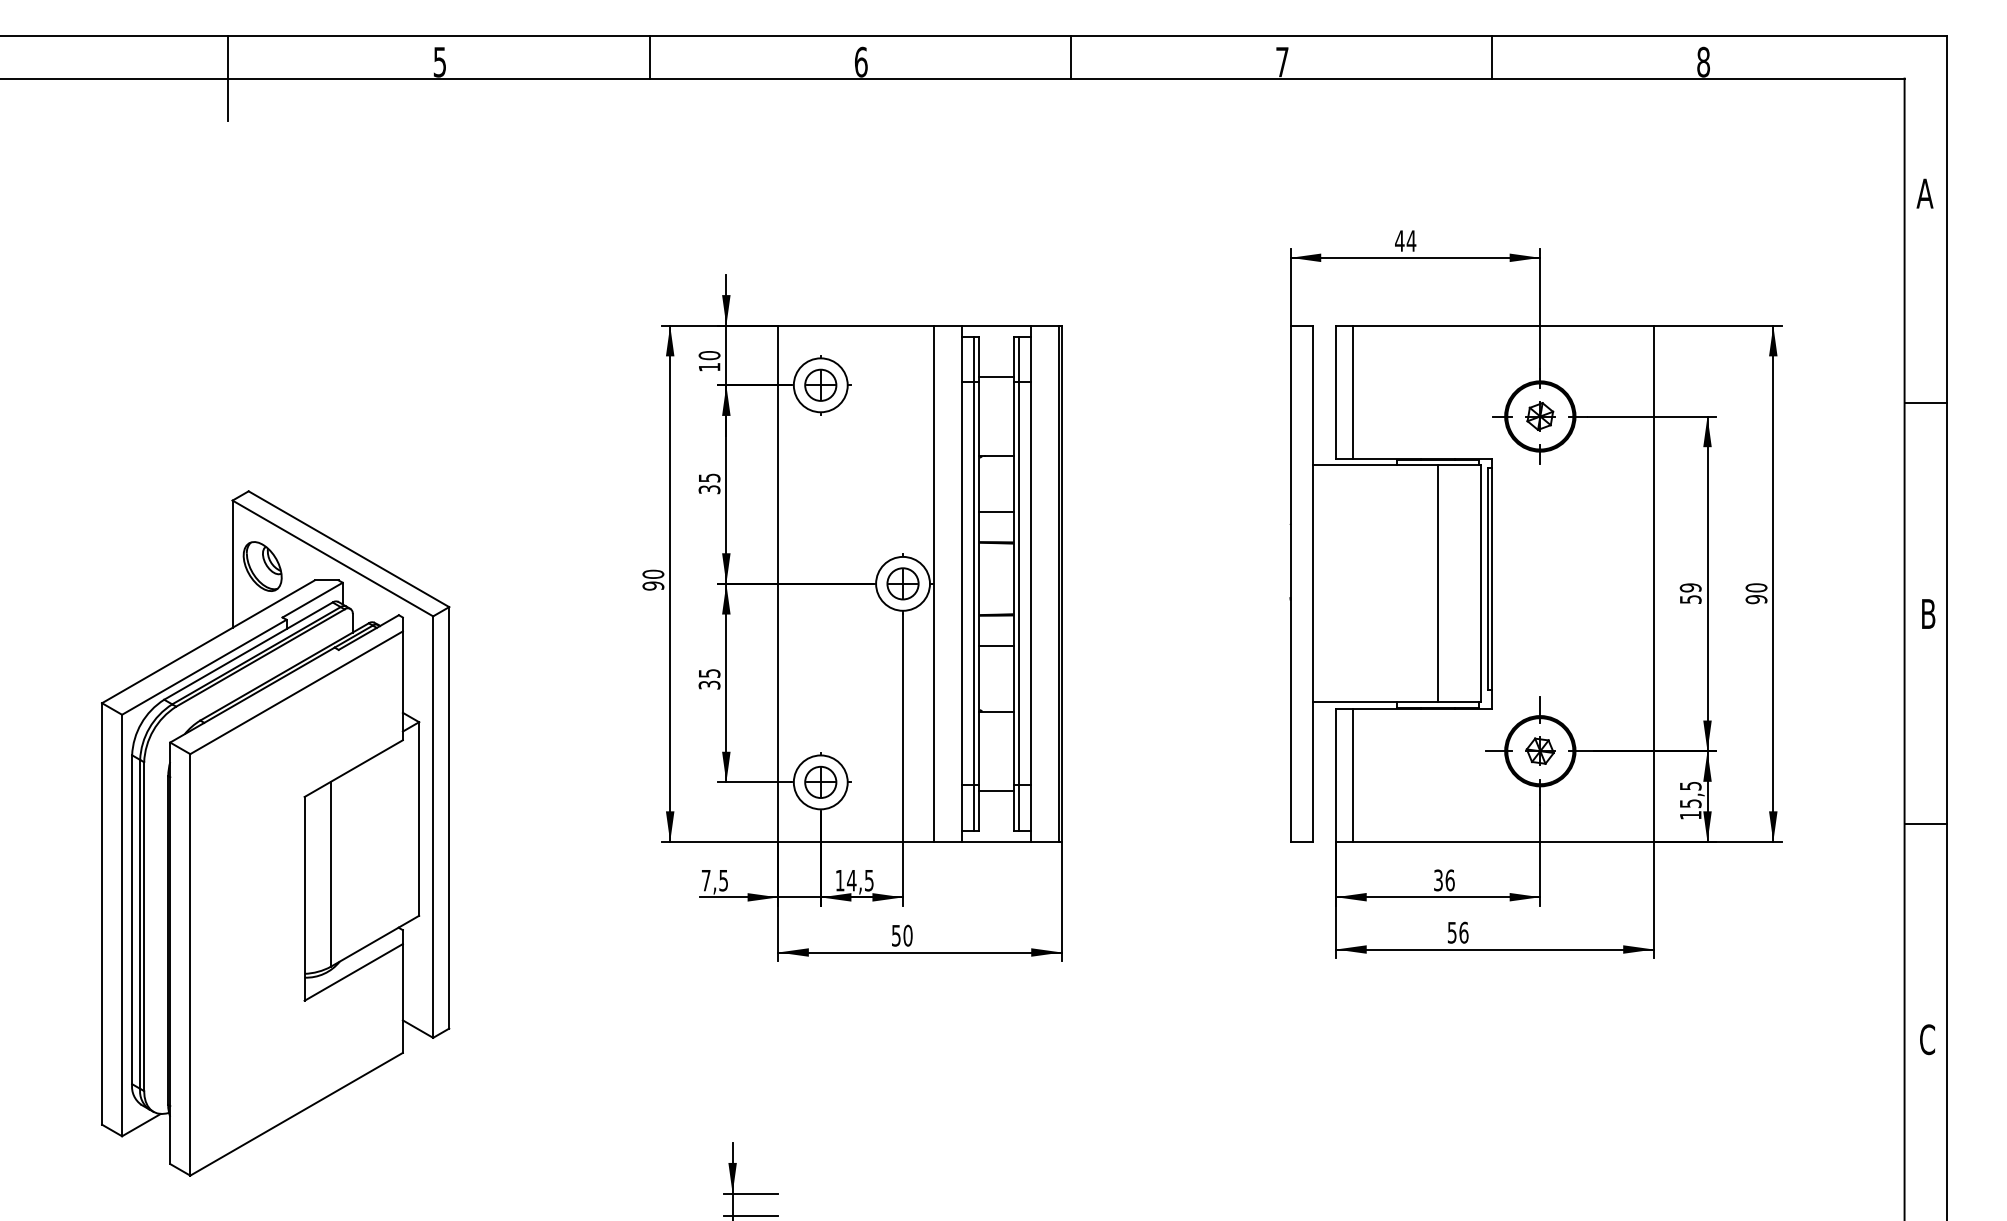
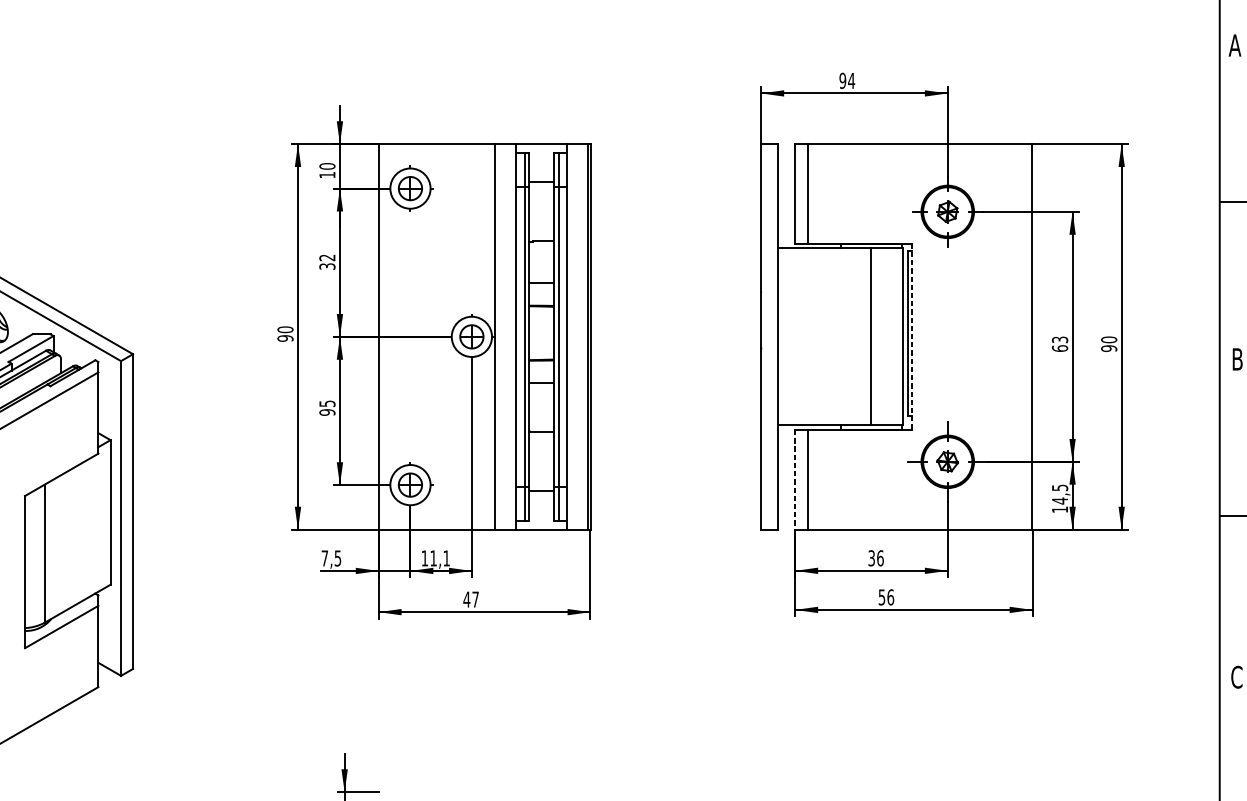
text: (1399, 240) -> (842, 80), 44 -> 94
text: (709, 477) -> (327, 257), 35 -> 32
line: (1492, 583) -> (912, 336), solid -> dashed
text: (1690, 593) -> (1059, 344), 59 -> 63
text: (709, 684) -> (327, 412), 35 -> 95
line: (1336, 775) -> (795, 479), solid -> dashed
text: (1690, 803) -> (1059, 500), 15,5 -> 14,5
text: (860, 880) -> (440, 558), 14,5 -> 11,1
text: (901, 935) -> (470, 599), 50 -> 47

